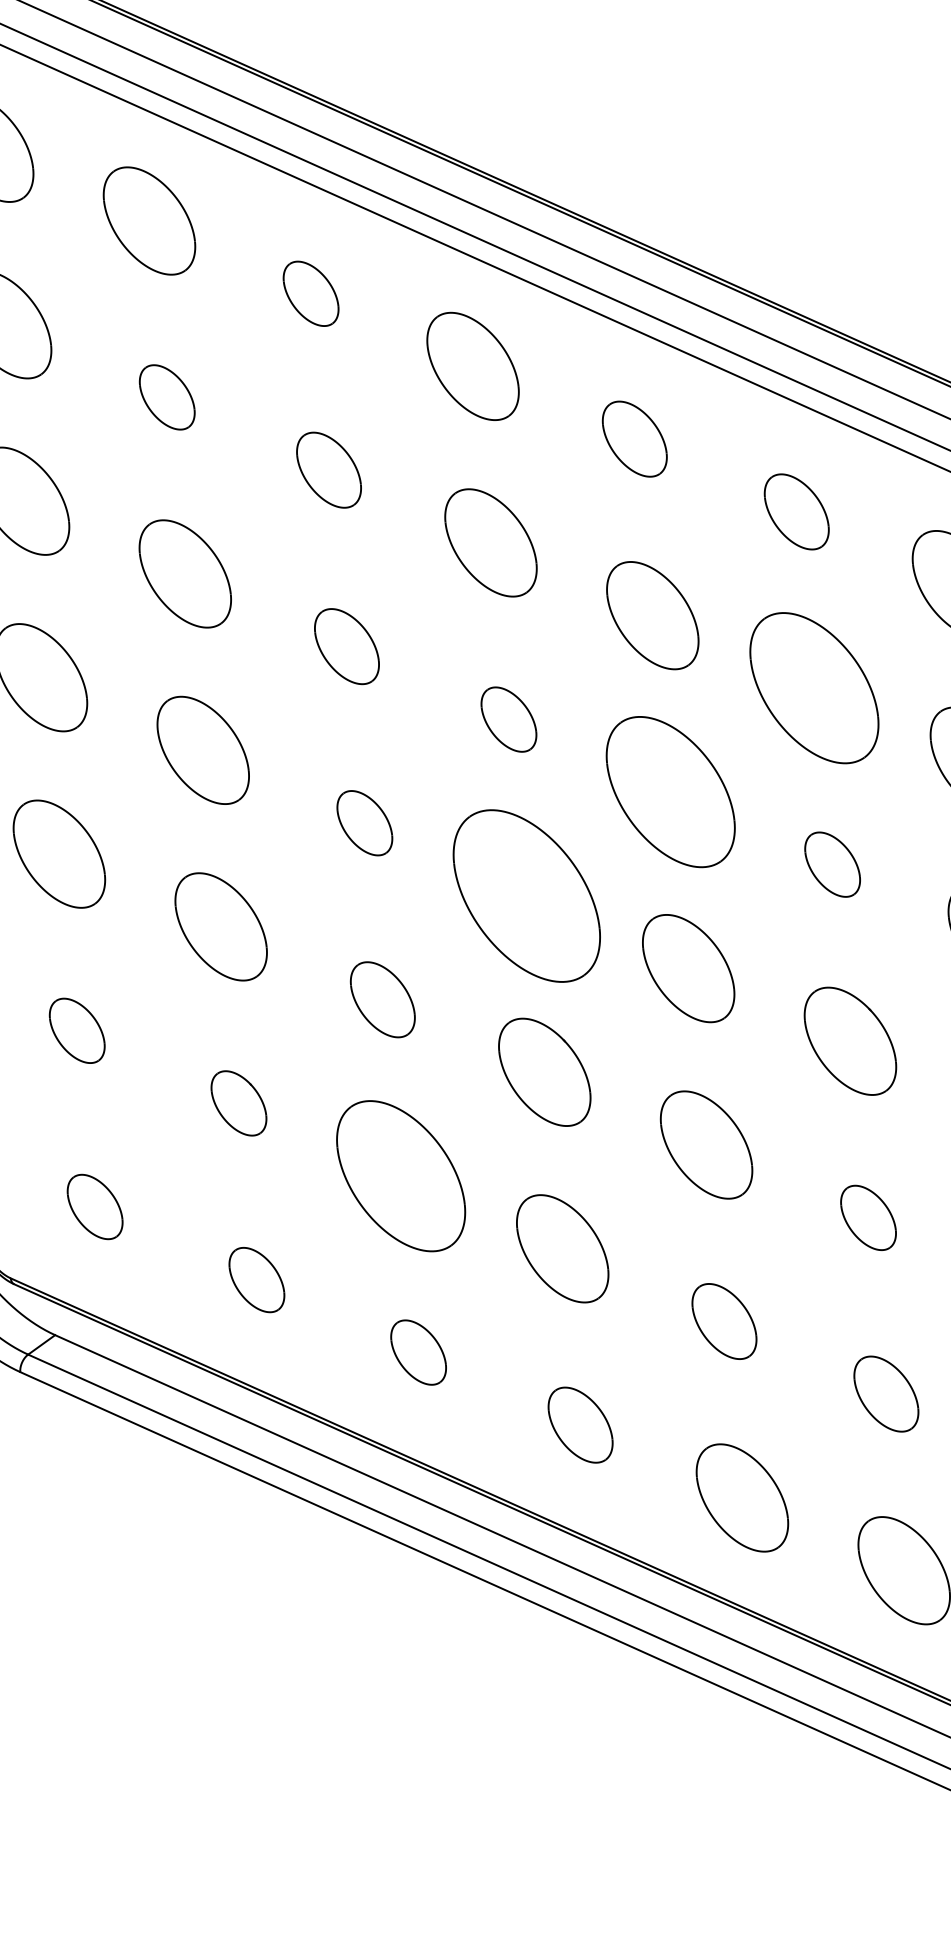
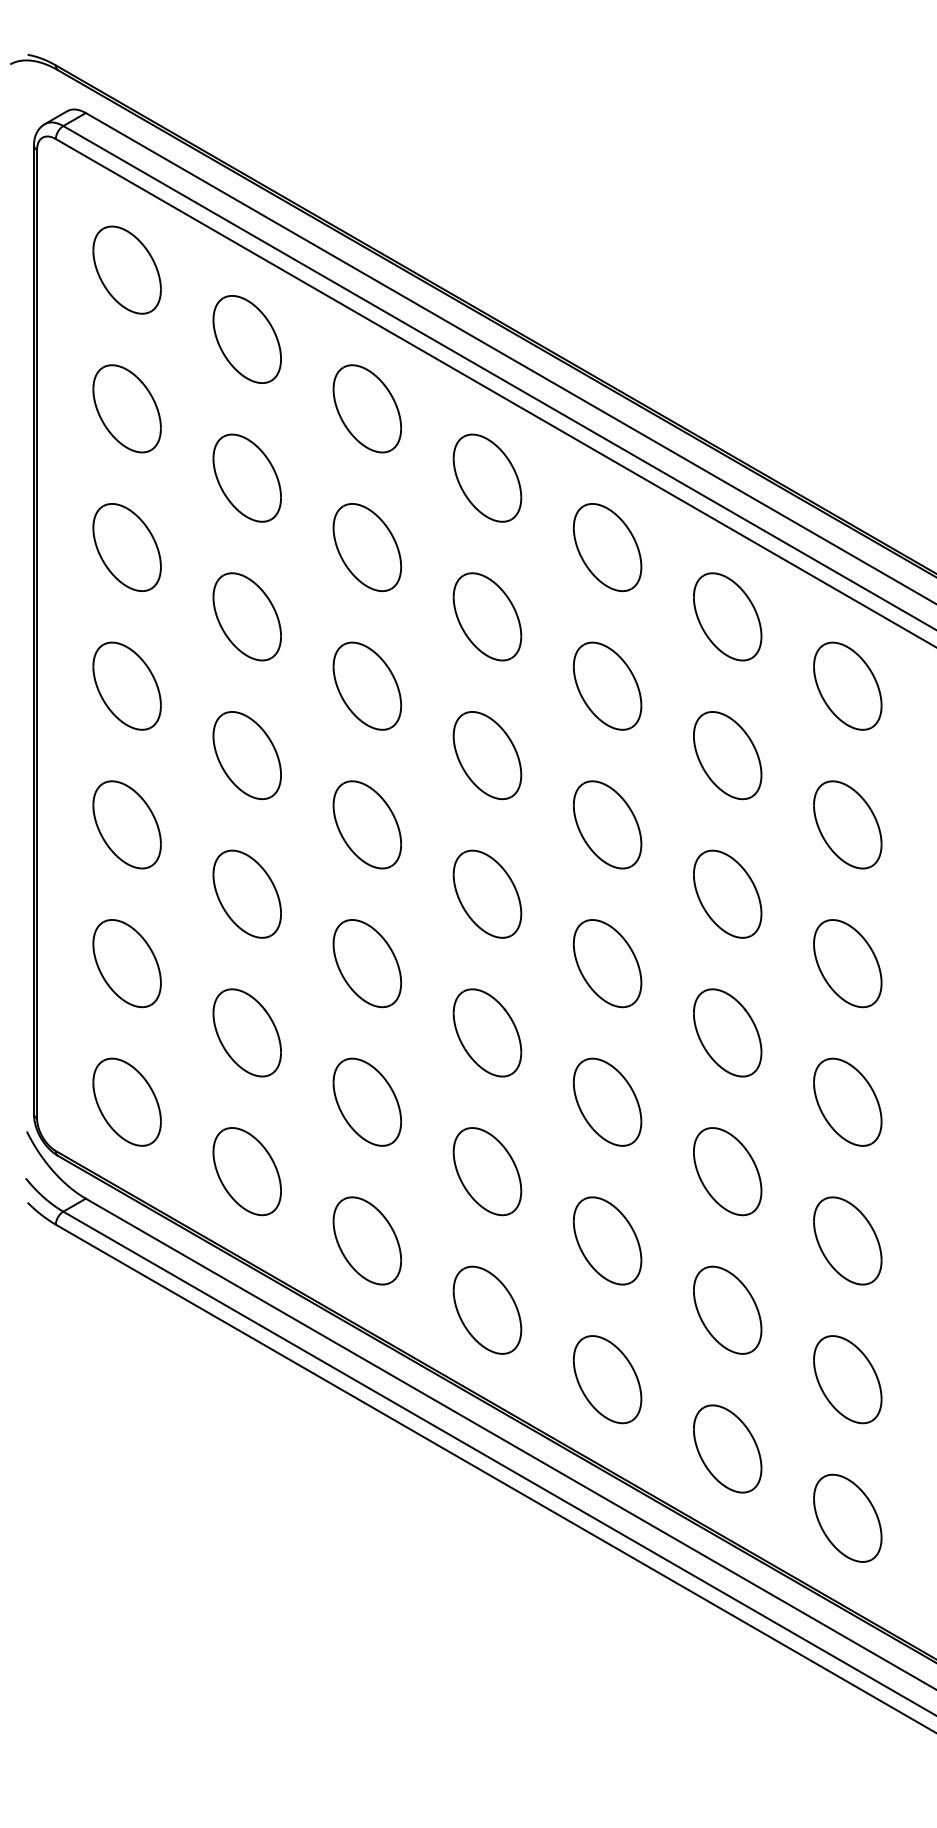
part: (310, 293) -> (366, 408), size x1.67
part: (166, 396) -> (246, 477), size x1.67
part: (634, 439) -> (607, 547), size x1.43
part: (328, 470) -> (366, 547), size x1.43
part: (796, 511) -> (727, 616), size x1.43
part: (345, 645) -> (366, 685), size x1.43
part: (814, 688) -> (727, 755), size x0.71
part: (508, 719) -> (487, 755), size x1.67
part: (670, 791) -> (607, 824), size x0.71
part: (363, 822) -> (366, 824), size x1.67
part: (832, 863) -> (727, 893), size x1.67
part: (526, 894) -> (487, 893), size x0.62
part: (381, 999) -> (366, 963), size x1.43
part: (76, 1030) -> (126, 963), size x1.67
part: (238, 1102) -> (246, 1032), size x1.67
part: (399, 1175) -> (366, 1101), size x0.71
part: (94, 1206) -> (126, 1101), size x1.67
part: (868, 1217) -> (727, 1171), size x1.67
part: (256, 1279) -> (246, 1171), size x1.67
part: (724, 1320) -> (607, 1240), size x1.43
part: (417, 1352) -> (366, 1240), size x1.67
part: (885, 1393) -> (727, 1309), size x1.43
part: (580, 1424) -> (487, 1309), size x1.43

